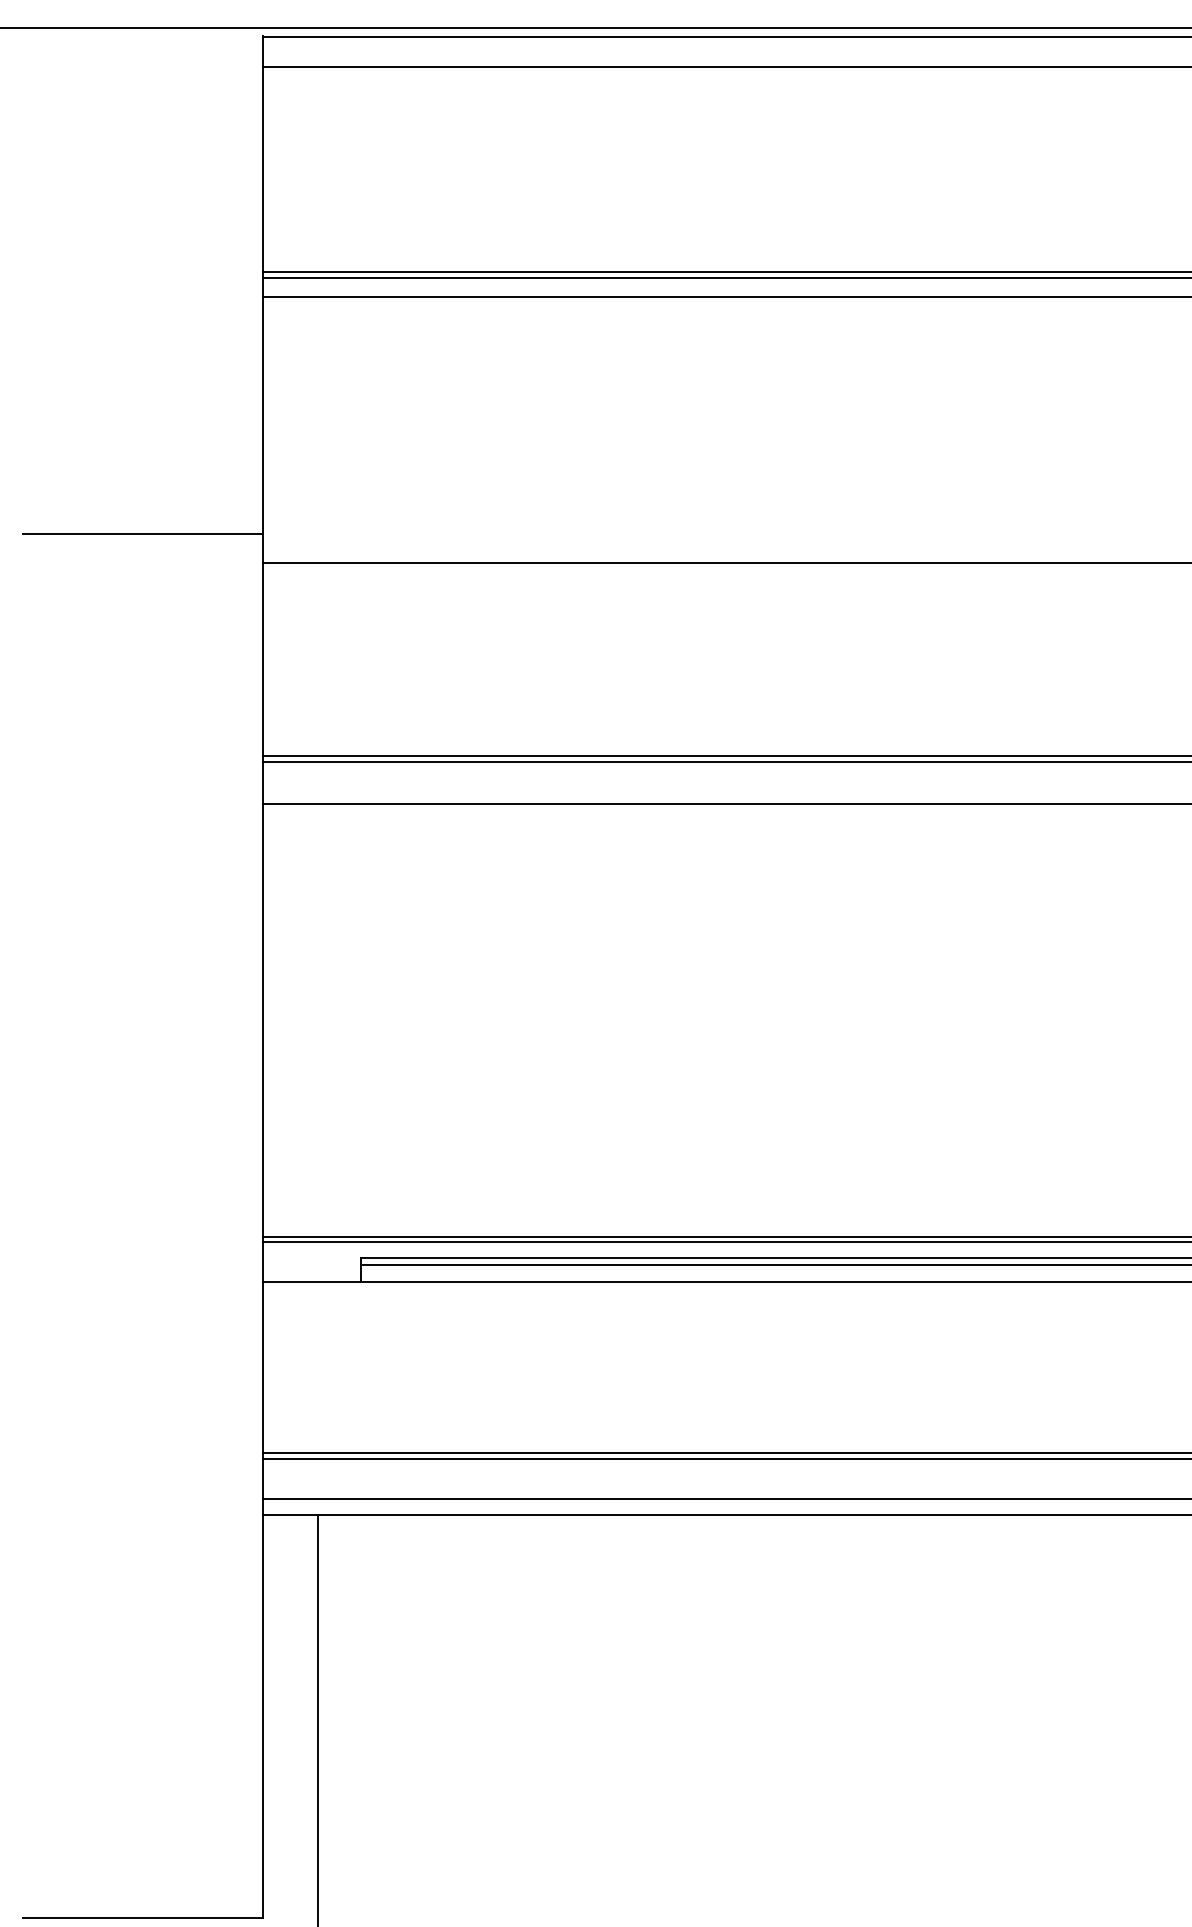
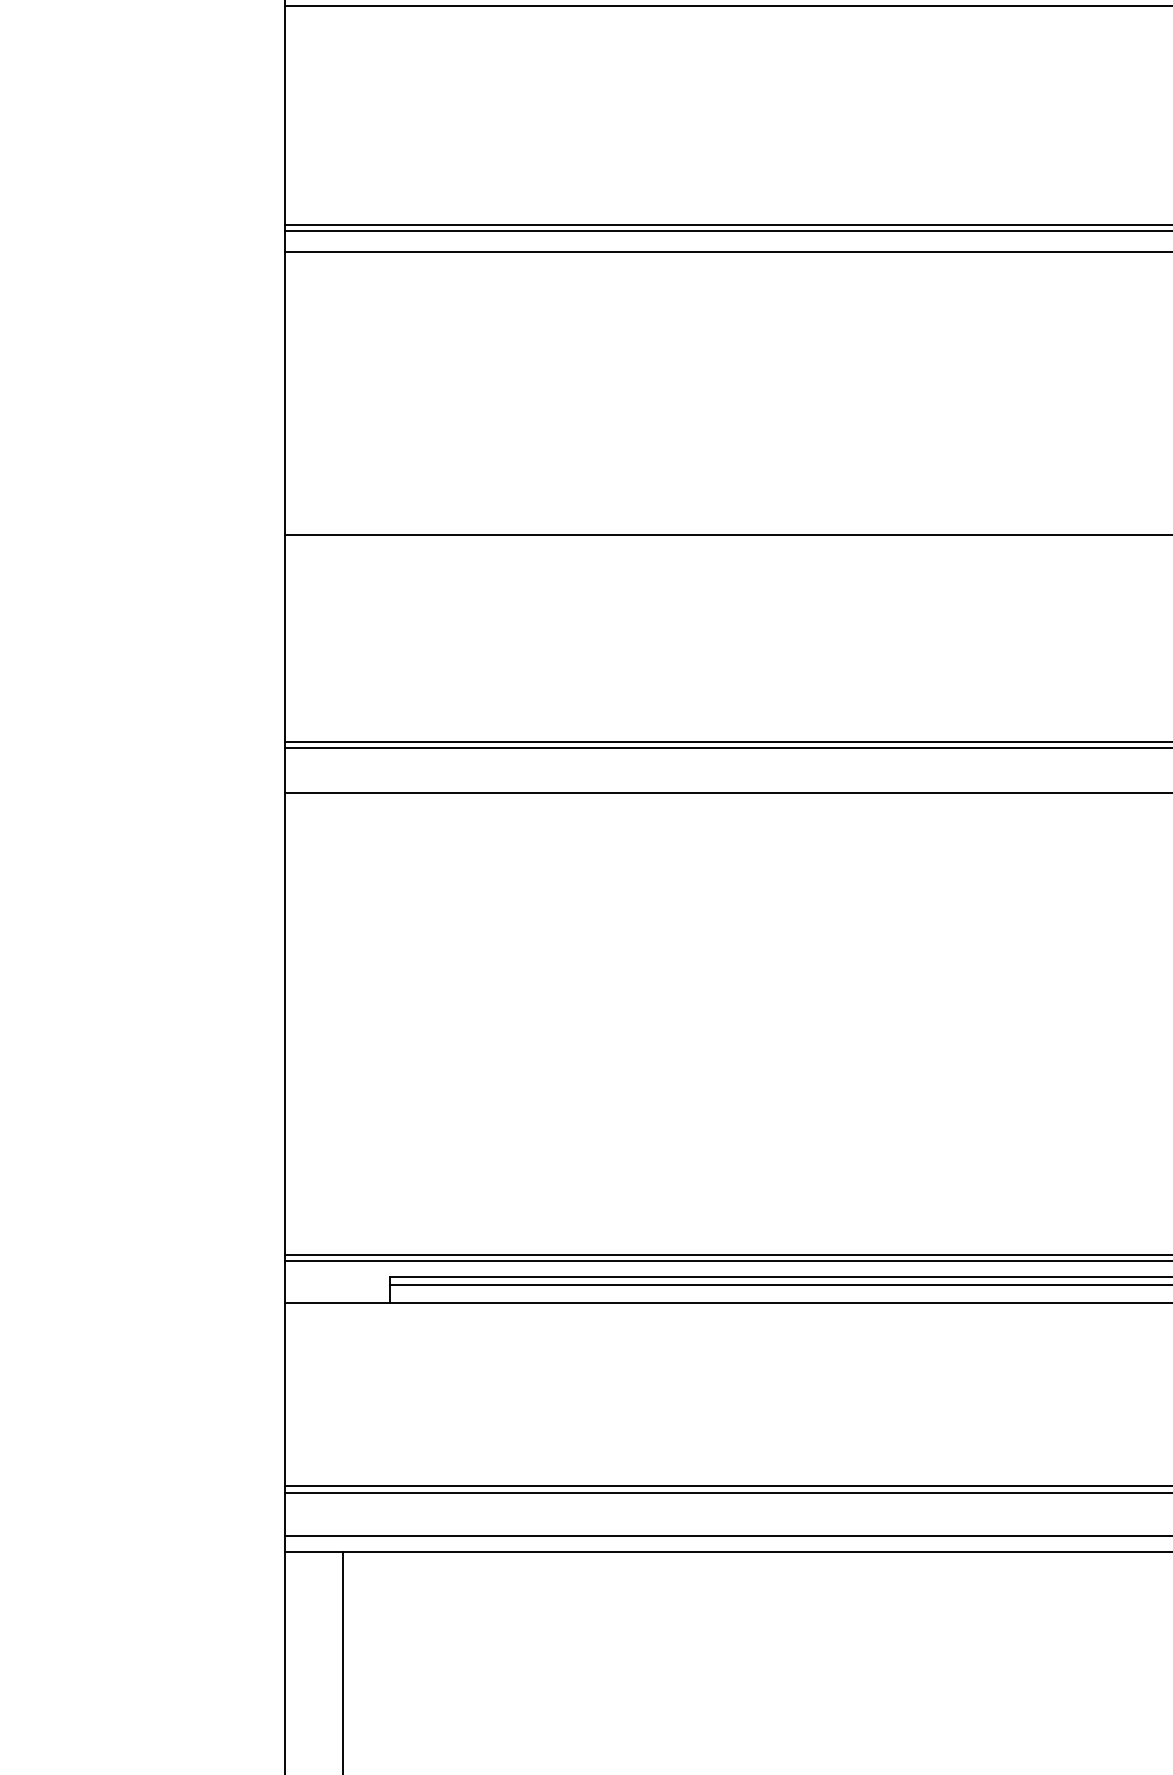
line: (142, 534) -> (156, 505), removed

